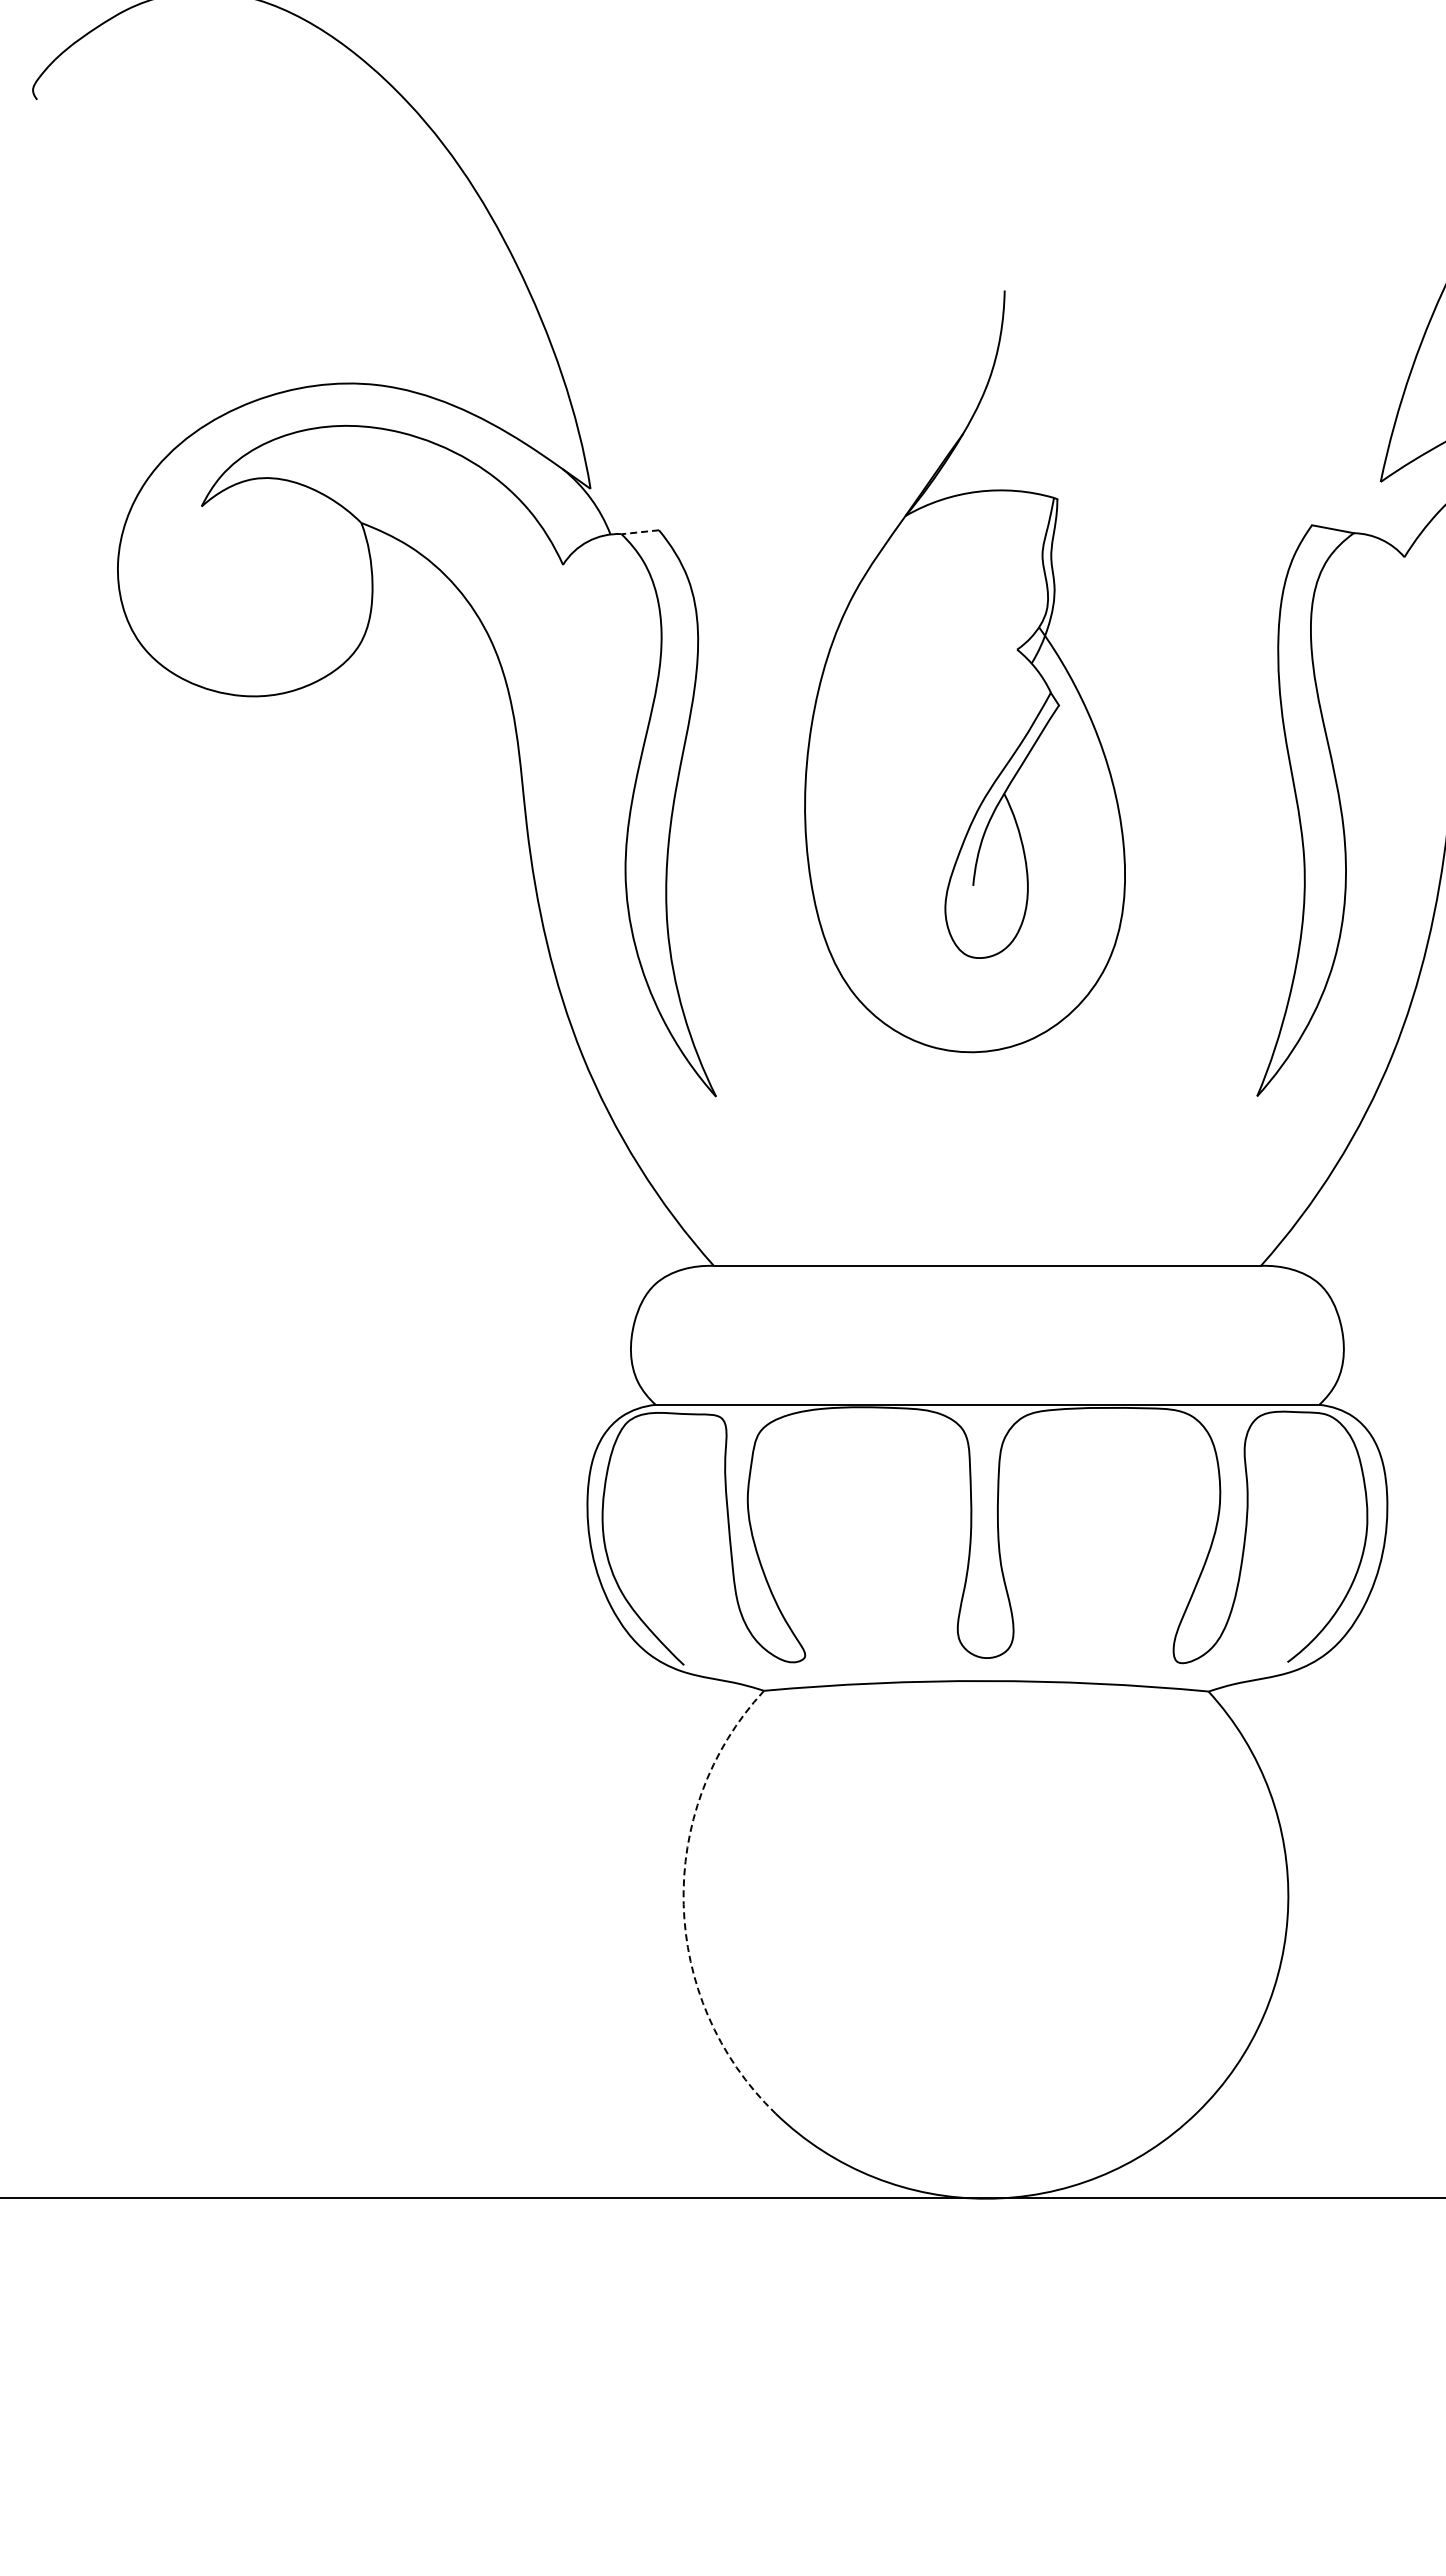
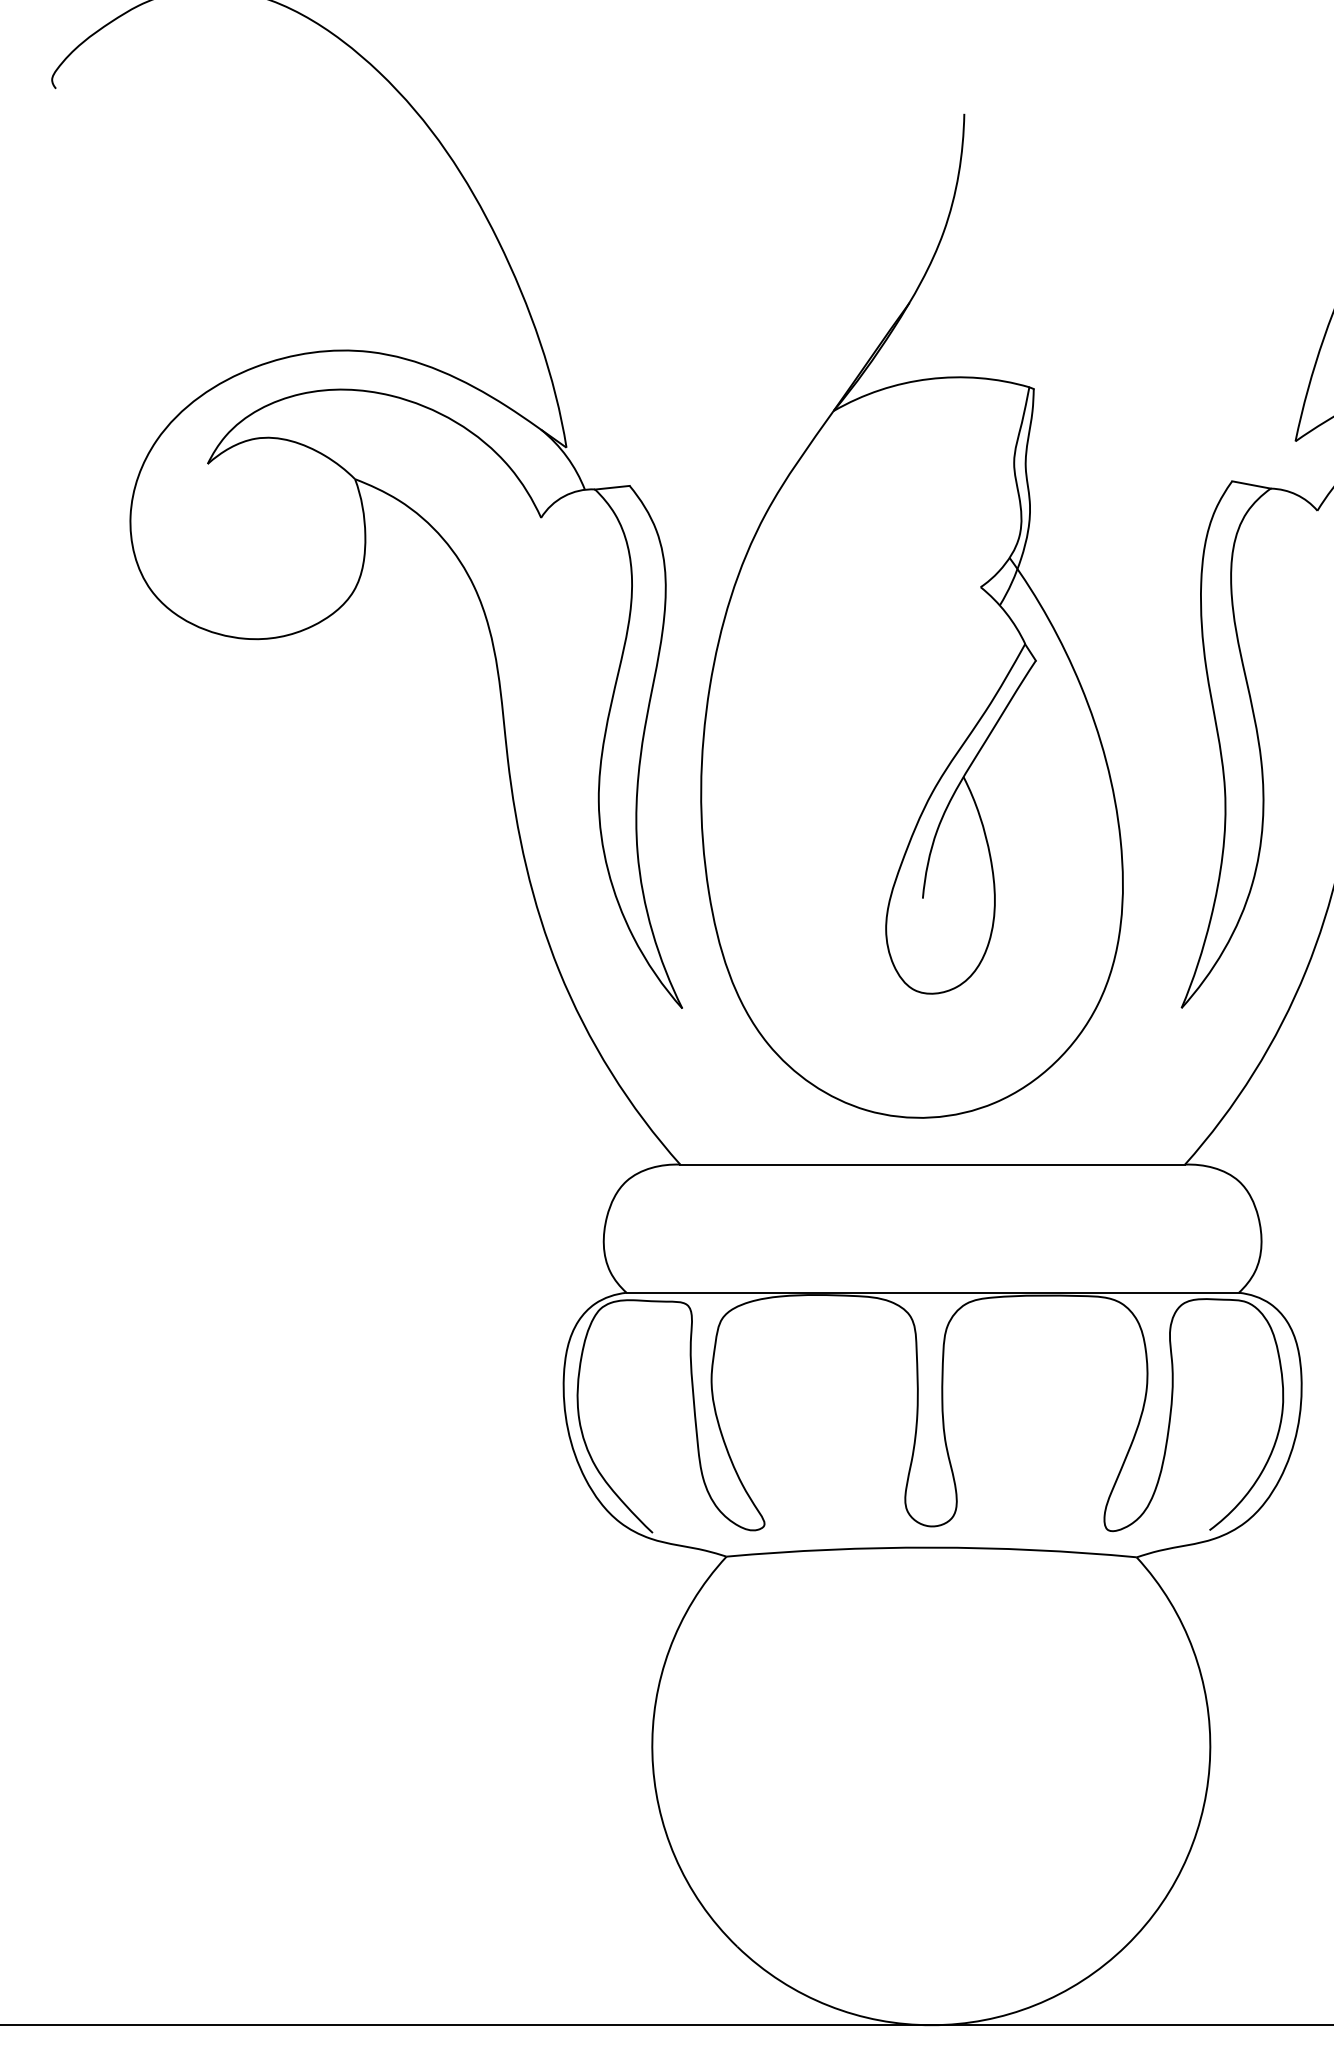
line: (640, 532) -> (612, 487), dashed -> solid
part: (964, 671) -> (911, 616), size x1.43
arc: (683, 1904) -> (652, 1753), dashed -> solid

